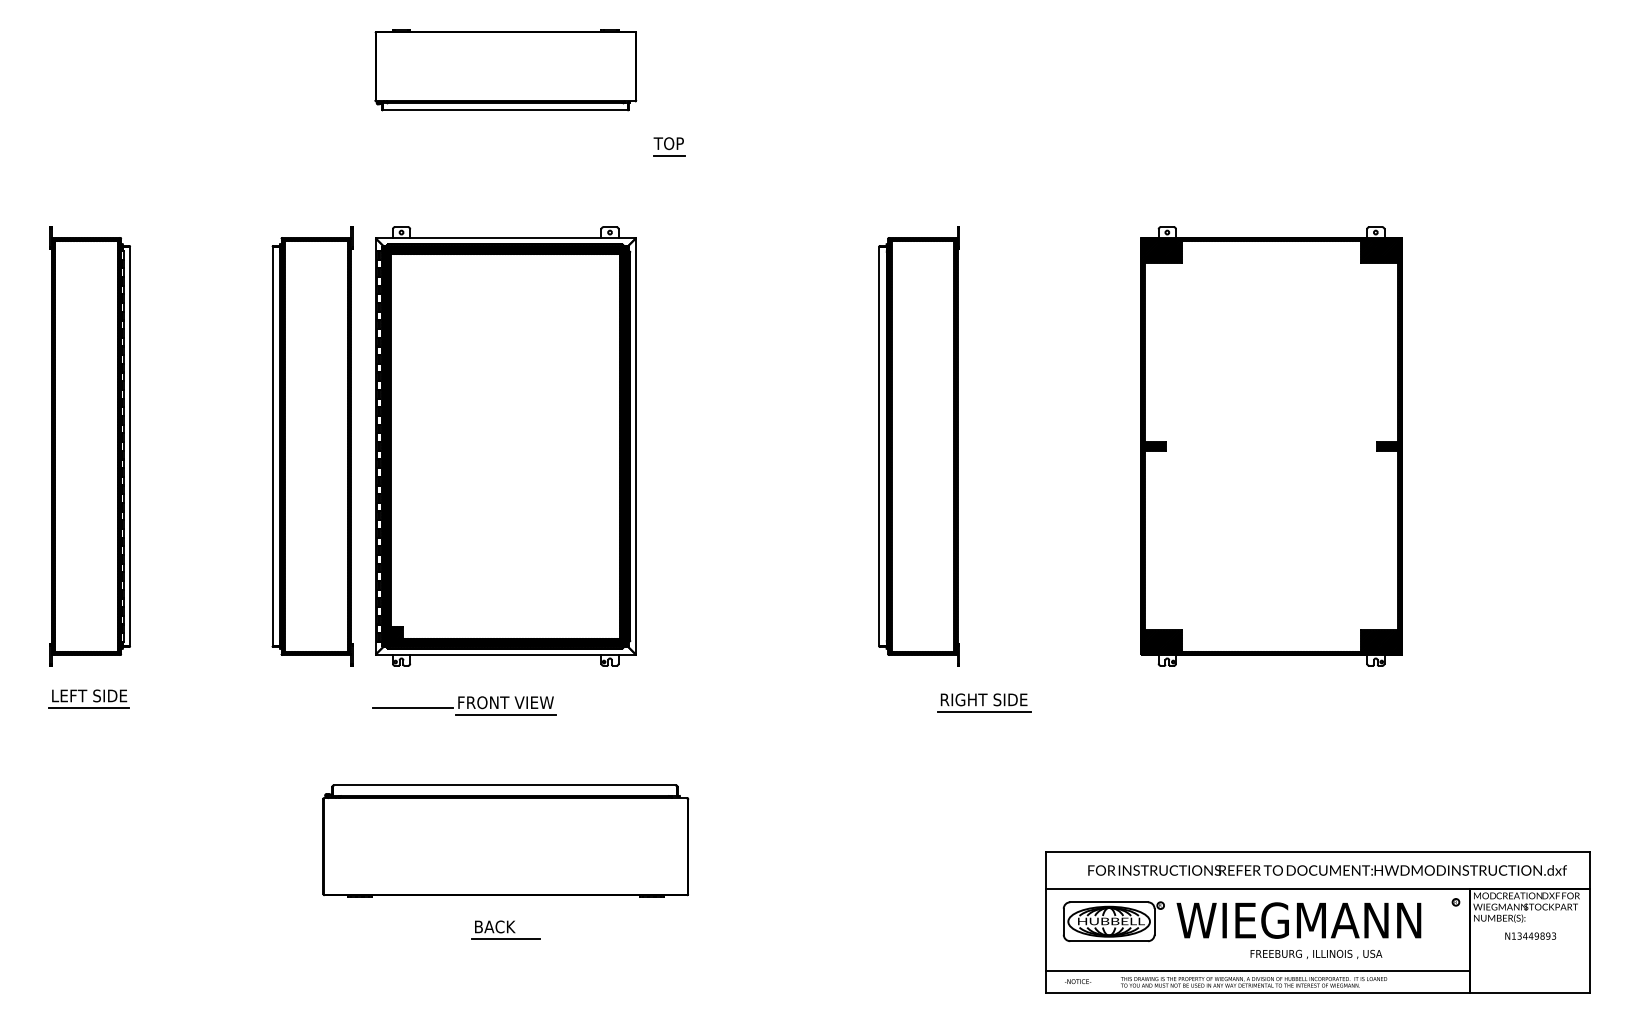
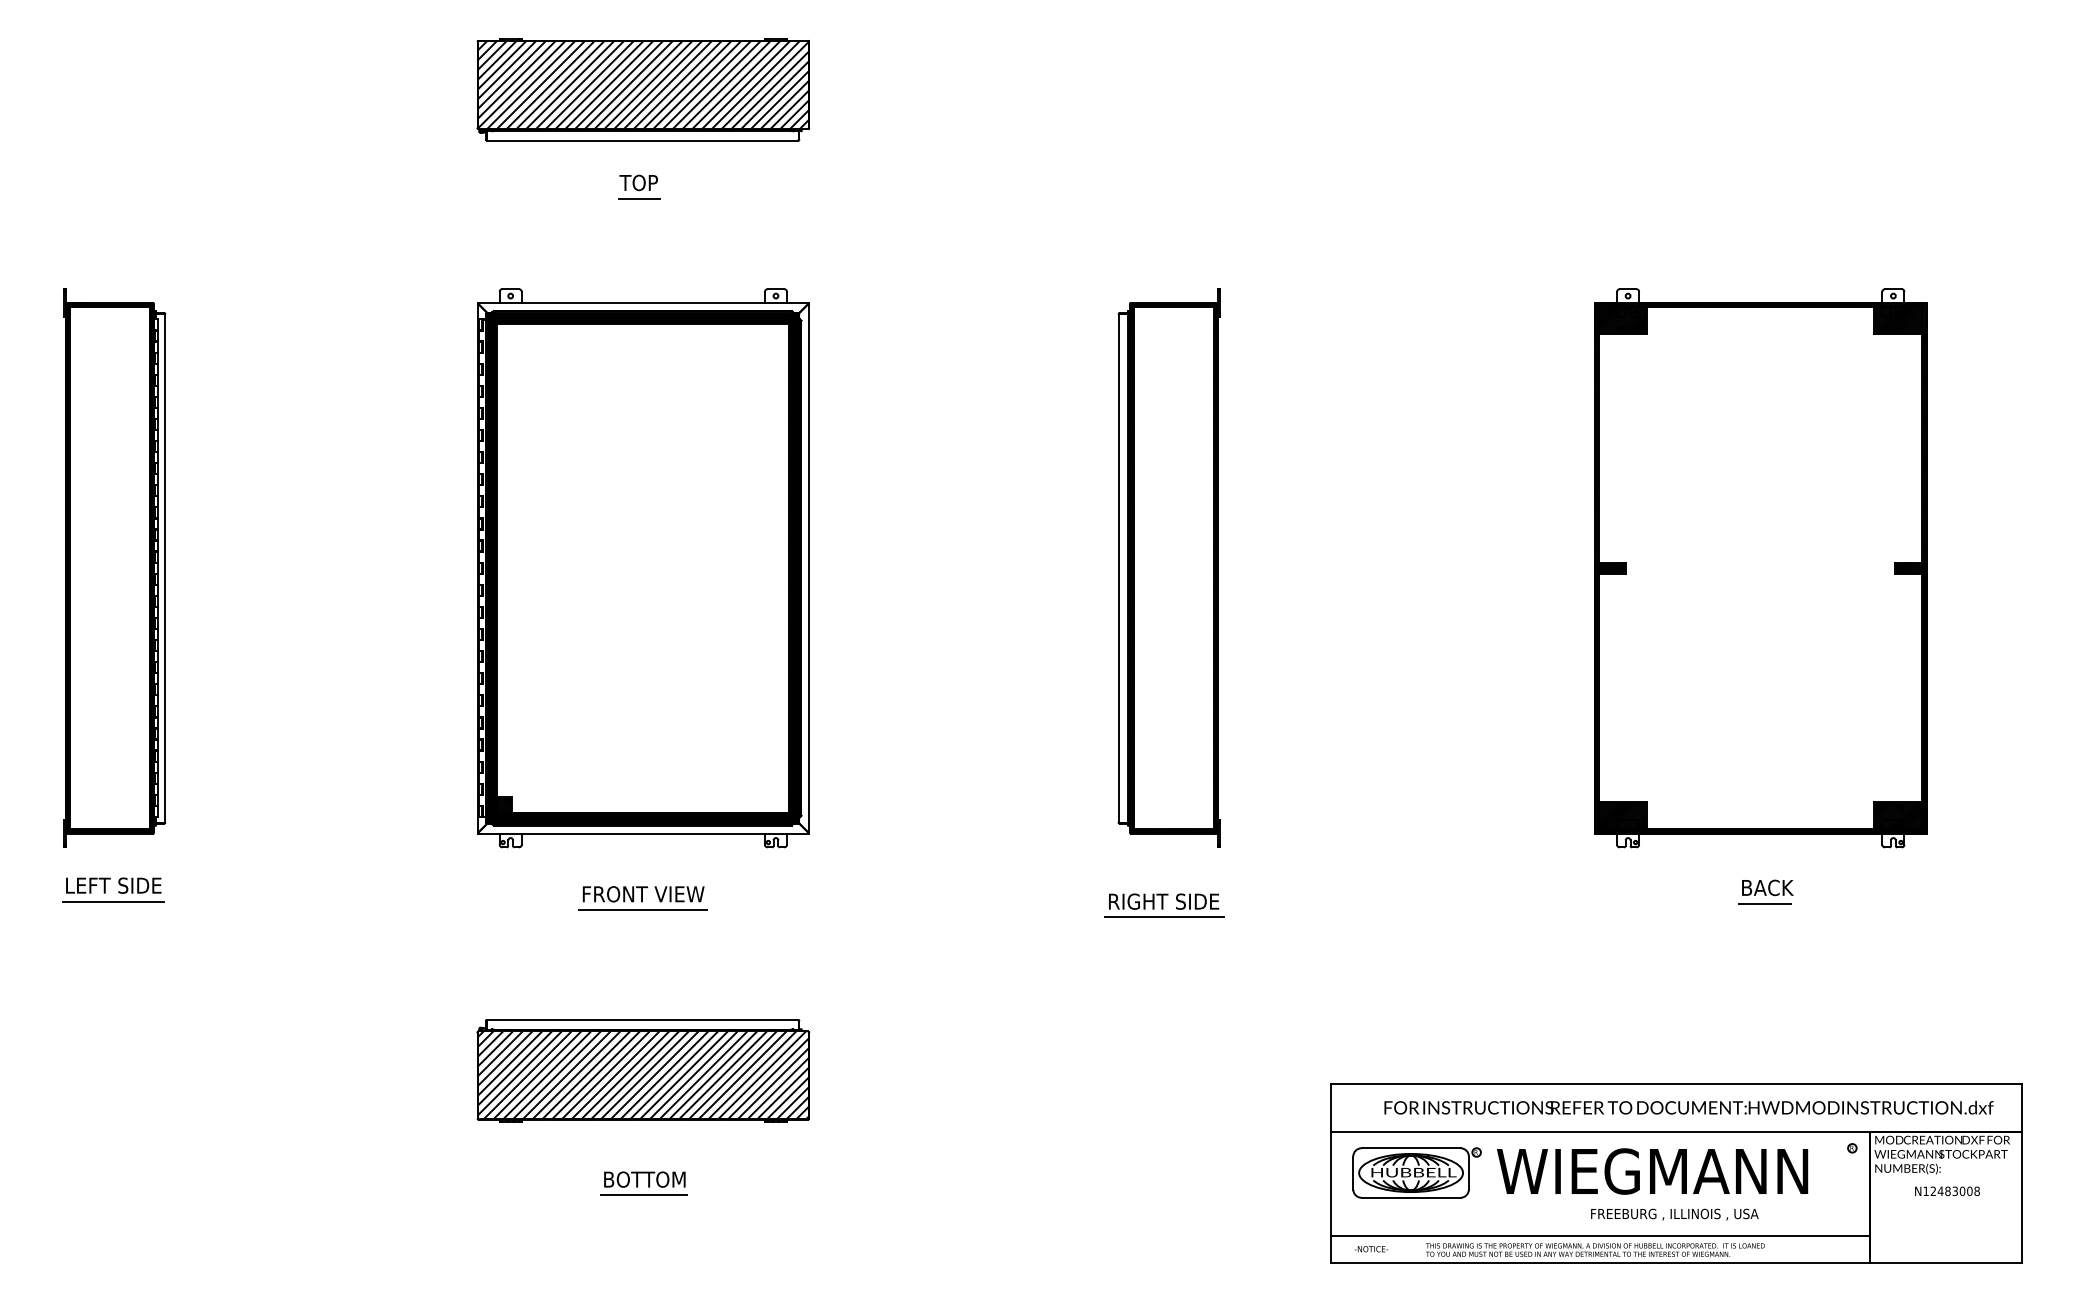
hatch: (505, 66) -> (643, 84), added
part: (669, 146) -> (639, 186), moved
part: (311, 445) -> (396, 567), removed
part: (1271, 446) -> (1760, 568), moved
part: (1387, 700) -> (1765, 891), added
part: (984, 702) -> (1164, 905), moved
line: (413, 708) -> (525, 901), removed
part: (505, 841) -> (643, 1070), size x0.71
text: (511, 926) -> (650, 1179), BACK -> BOTTOM
text: (1536, 936) -> (1954, 1191), N13449893 -> N12483008

